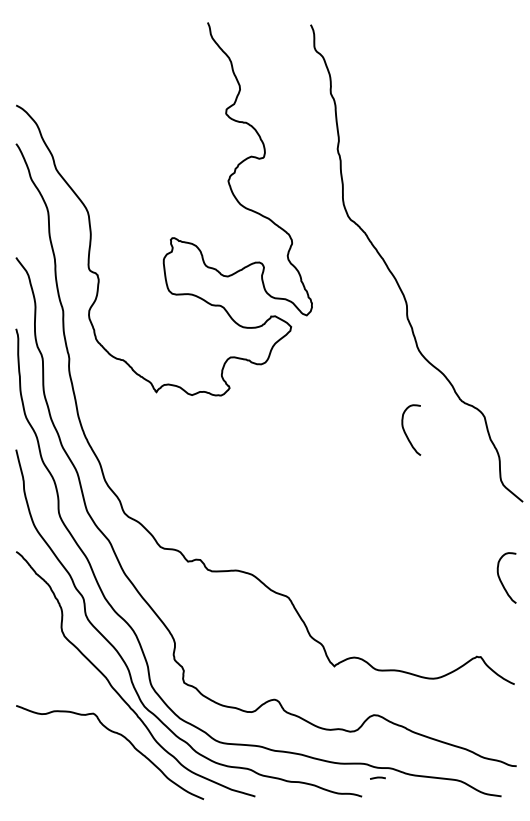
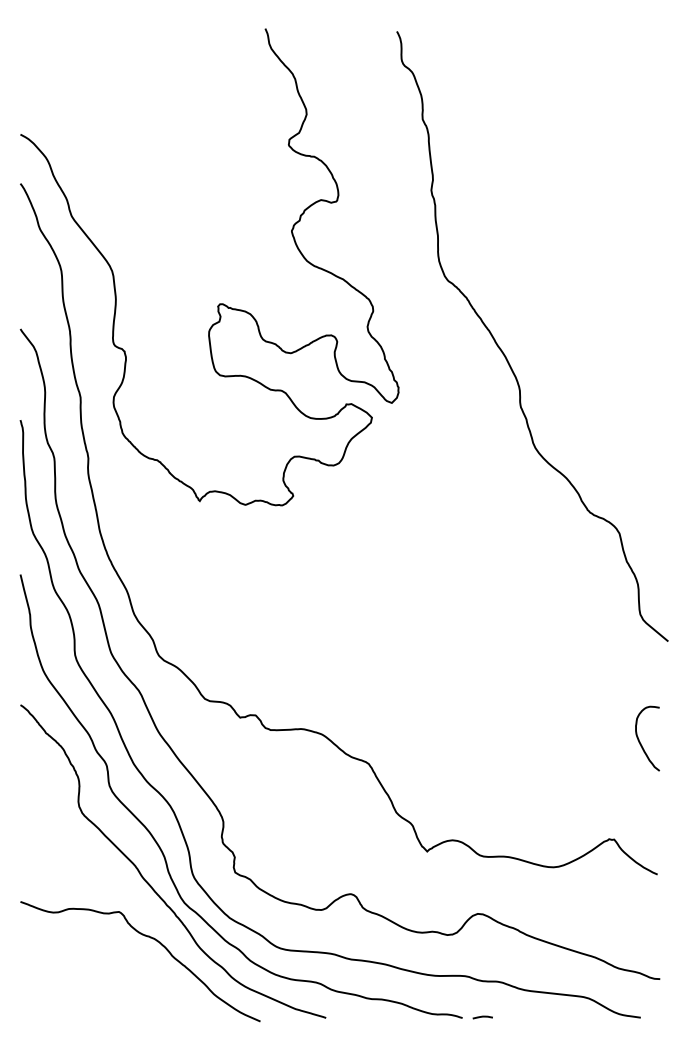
curve: (405, 432) -> (518, 552), removed
curve: (377, 778) -> (482, 1017), moved

